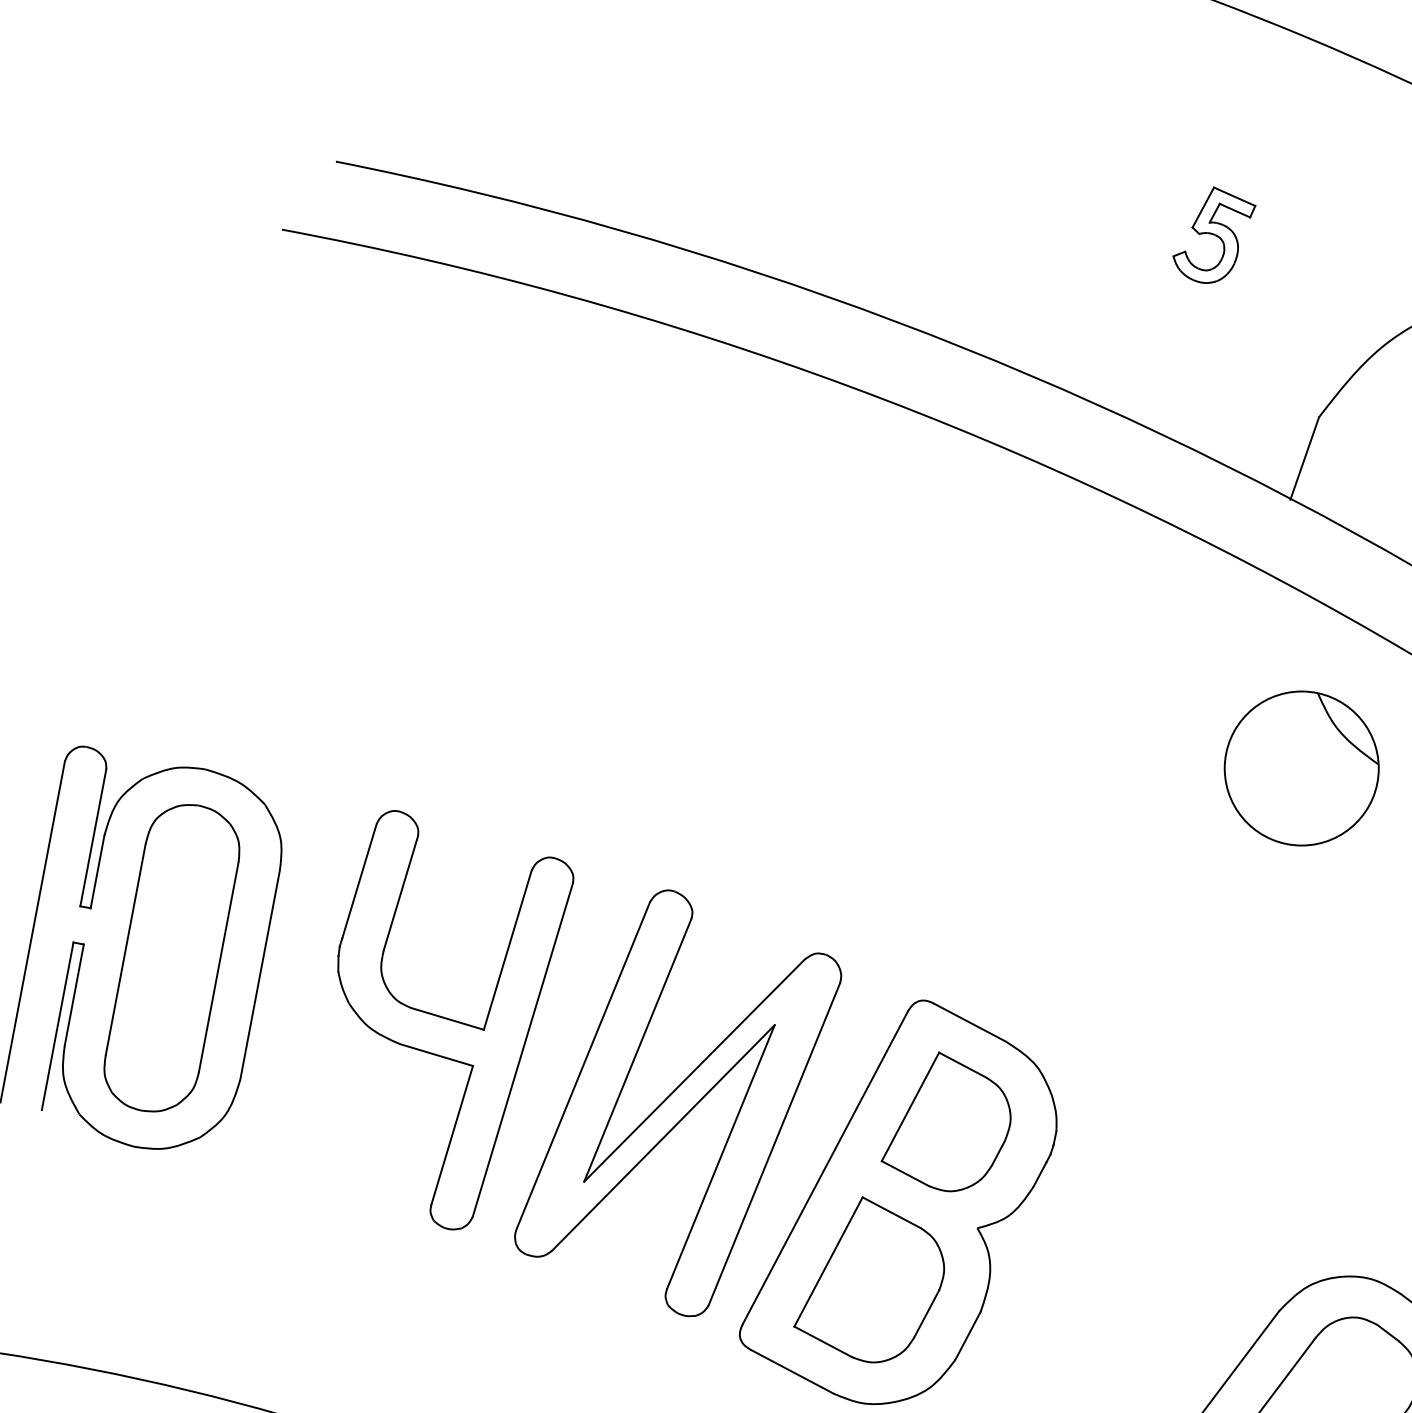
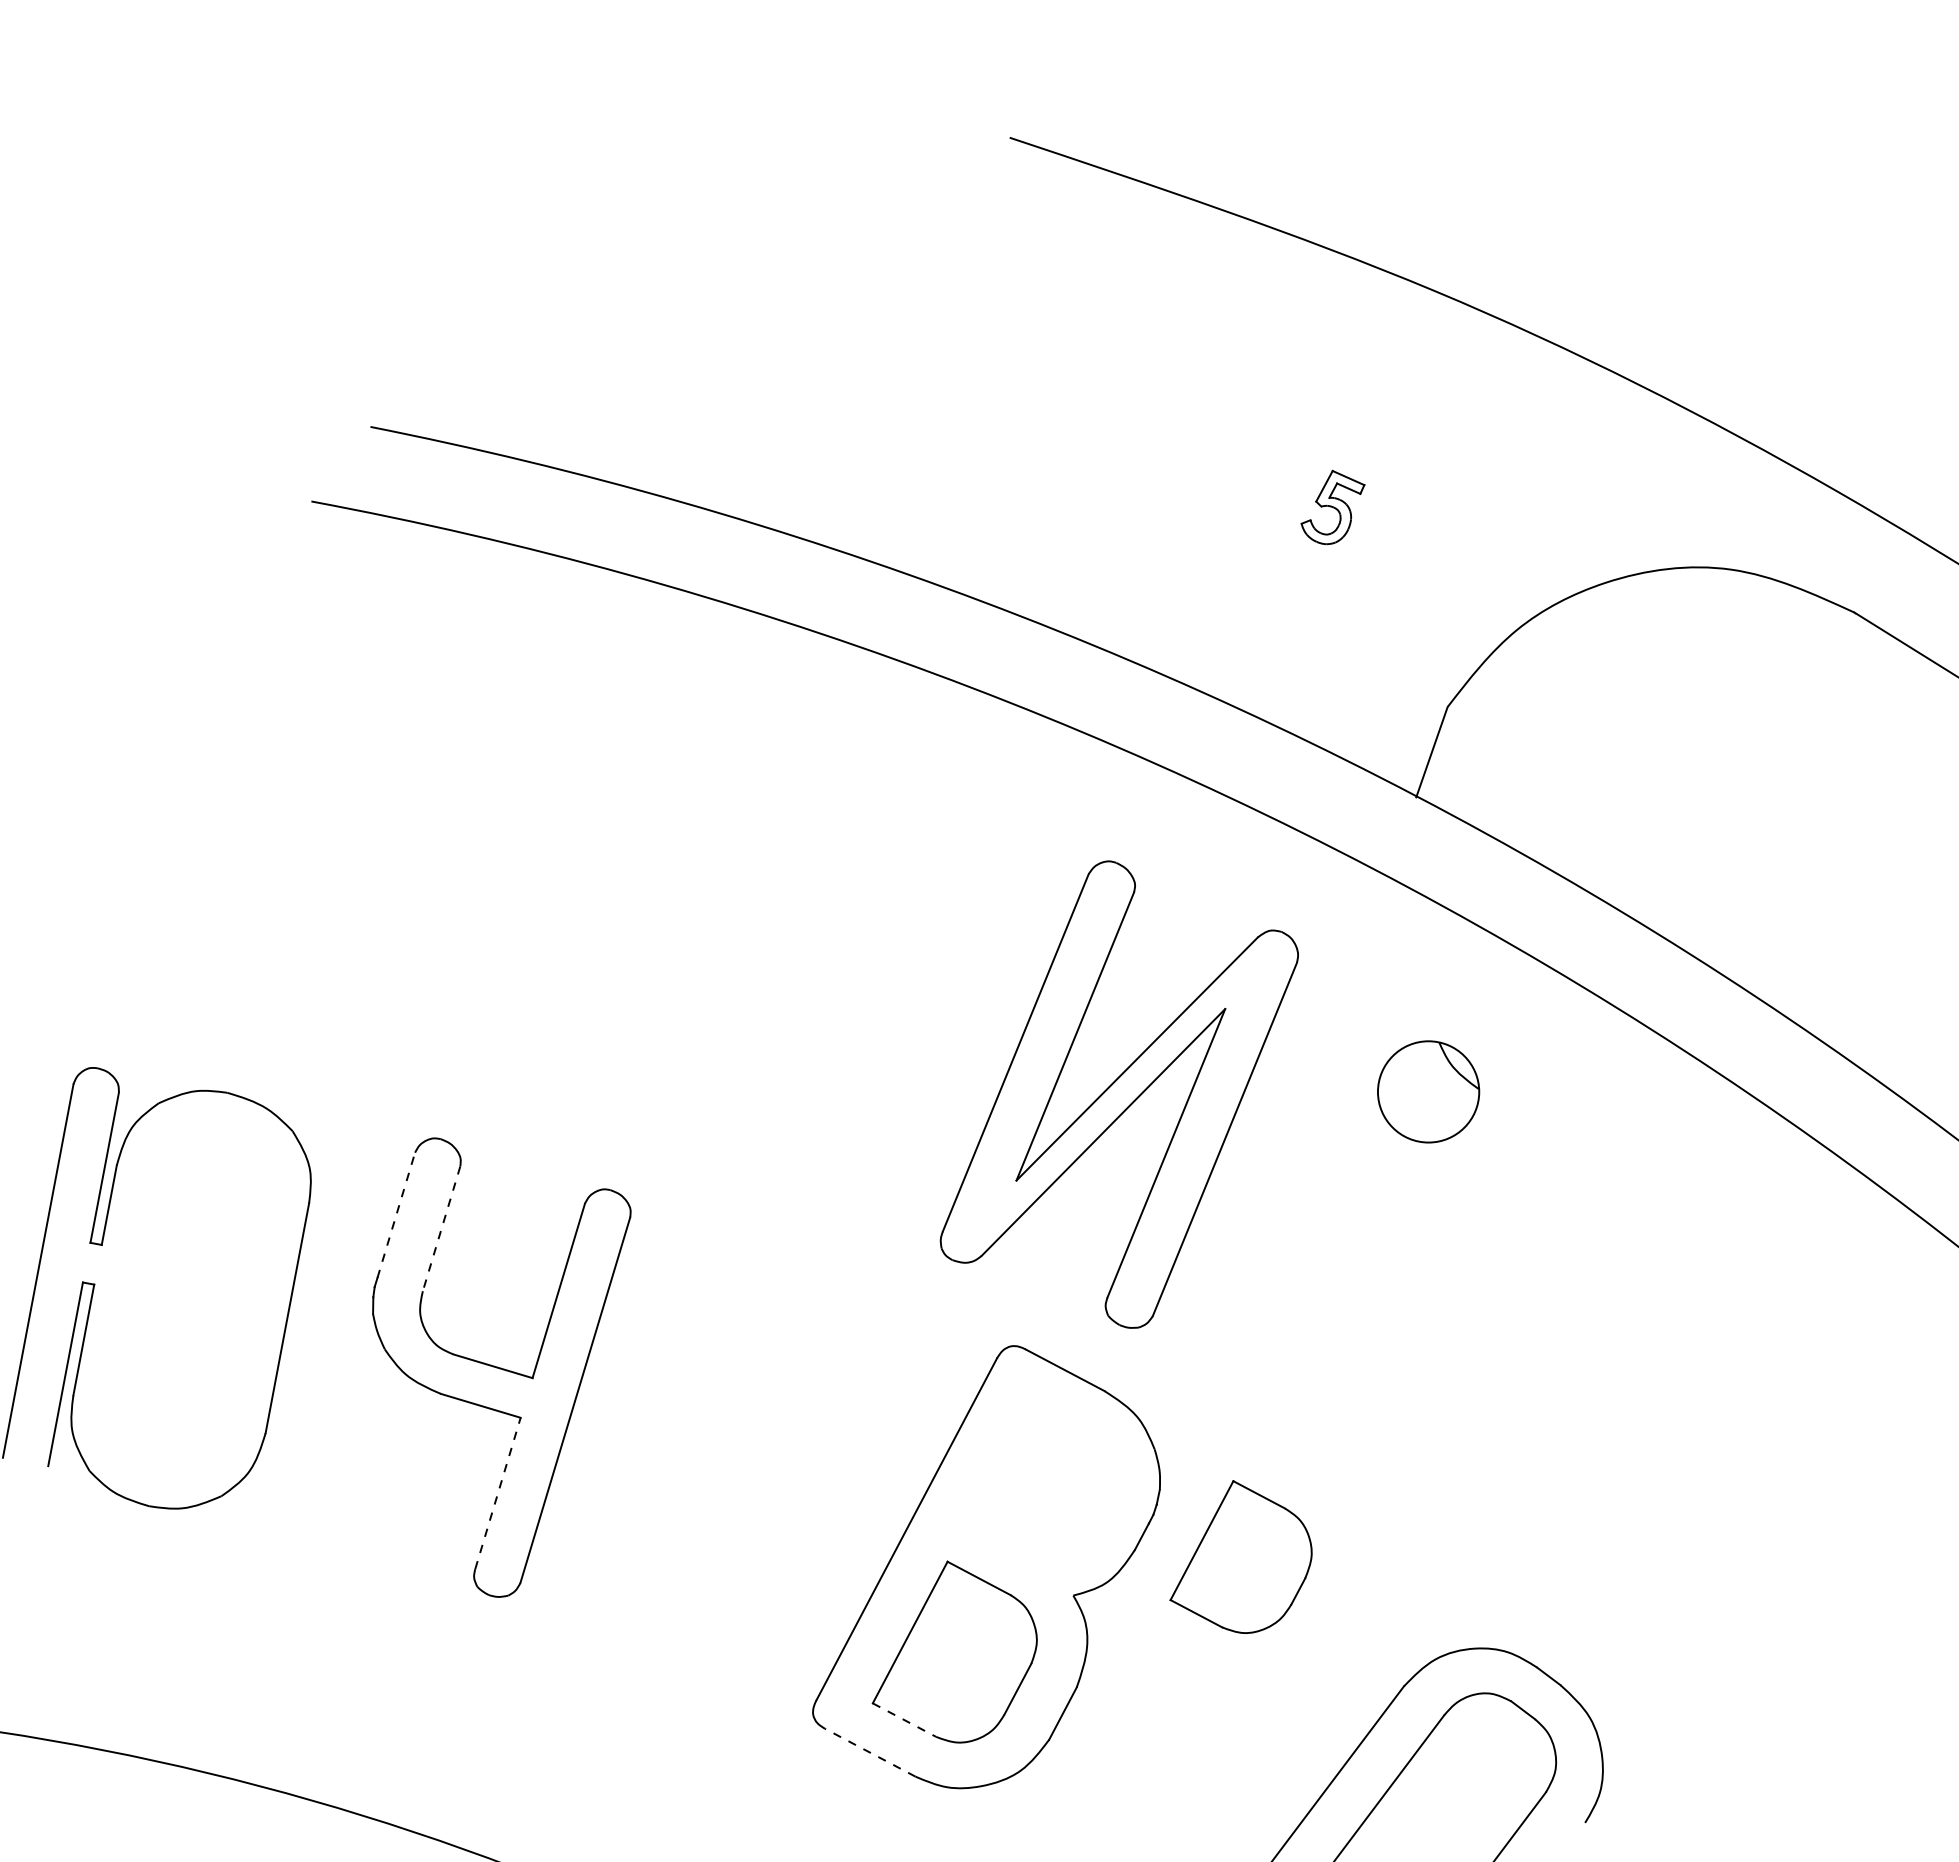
part: (1213, 235) -> (1332, 507), size x0.7
part: (1301, 768) -> (1428, 1091), size x0.6
line: (359, 880) -> (396, 1214), solid -> dashed
line: (400, 894) -> (441, 1229), solid -> dashed
part: (171, 958) -> (190, 1299), removed
part: (677, 1103) -> (1118, 1094), moved
part: (945, 1121) -> (1240, 1556), moved
line: (452, 1135) -> (498, 1493), solid -> dashed
line: (823, 1342) -> (904, 1720), solid -> dashed
line: (791, 1371) -> (869, 1752), solid -> dashed

